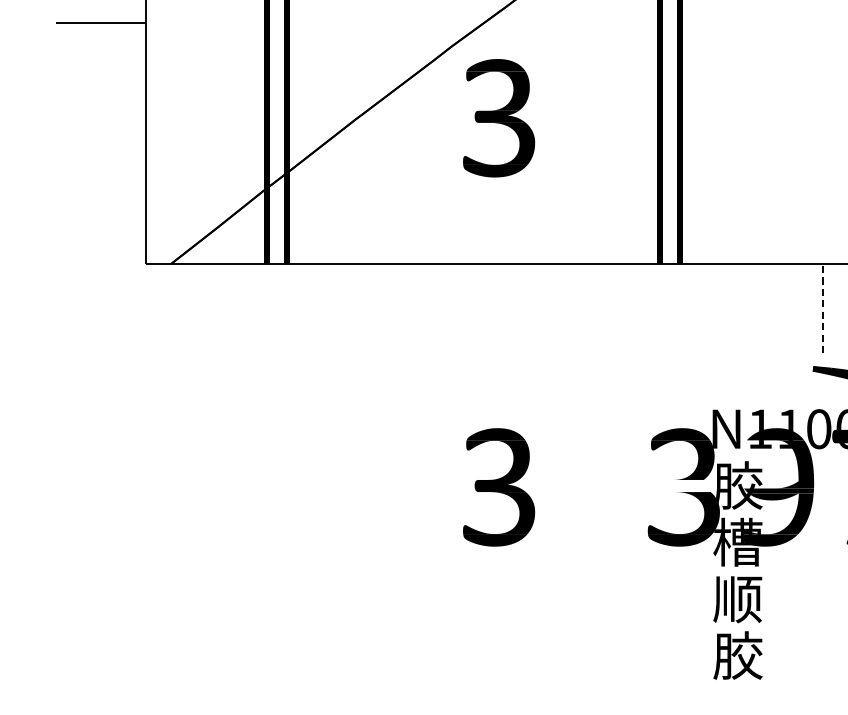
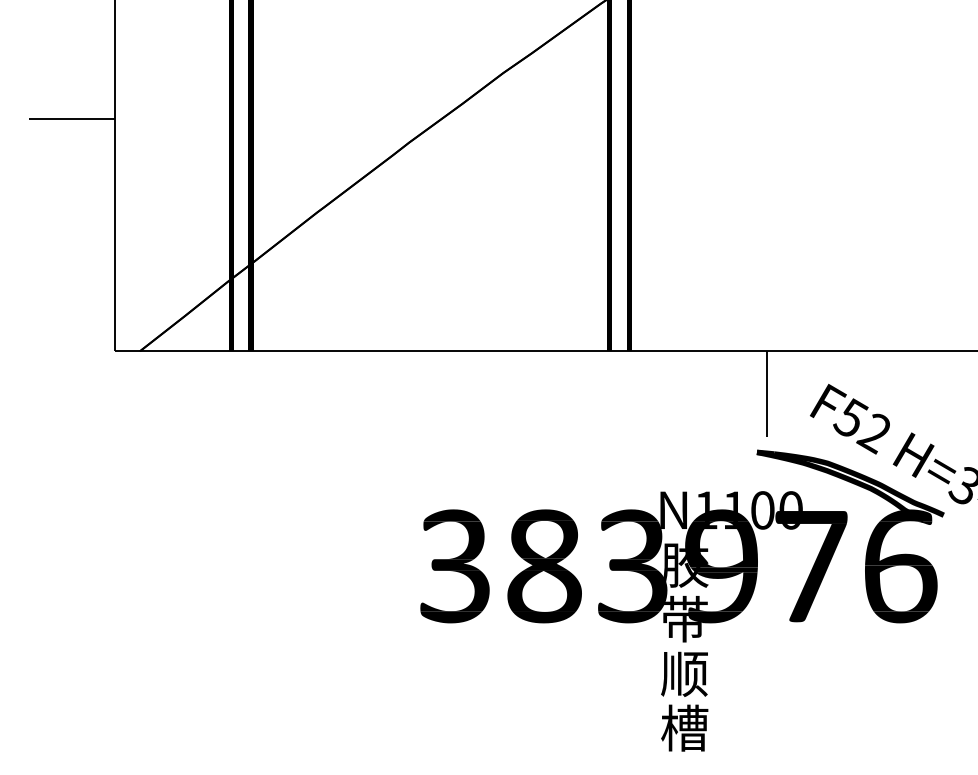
part: (498, 118) -> (454, 211), removed
line: (822, 307) -> (766, 393), dashed -> solid
fill: (756, 464) -> (702, 544), added
fill: (684, 485) -> (633, 564), added
part: (592, 487) -> (544, 566), added
text: (737, 541) -> (684, 618), 槽 -> 带
text: (737, 654) -> (684, 727), 胶 -> 槽

